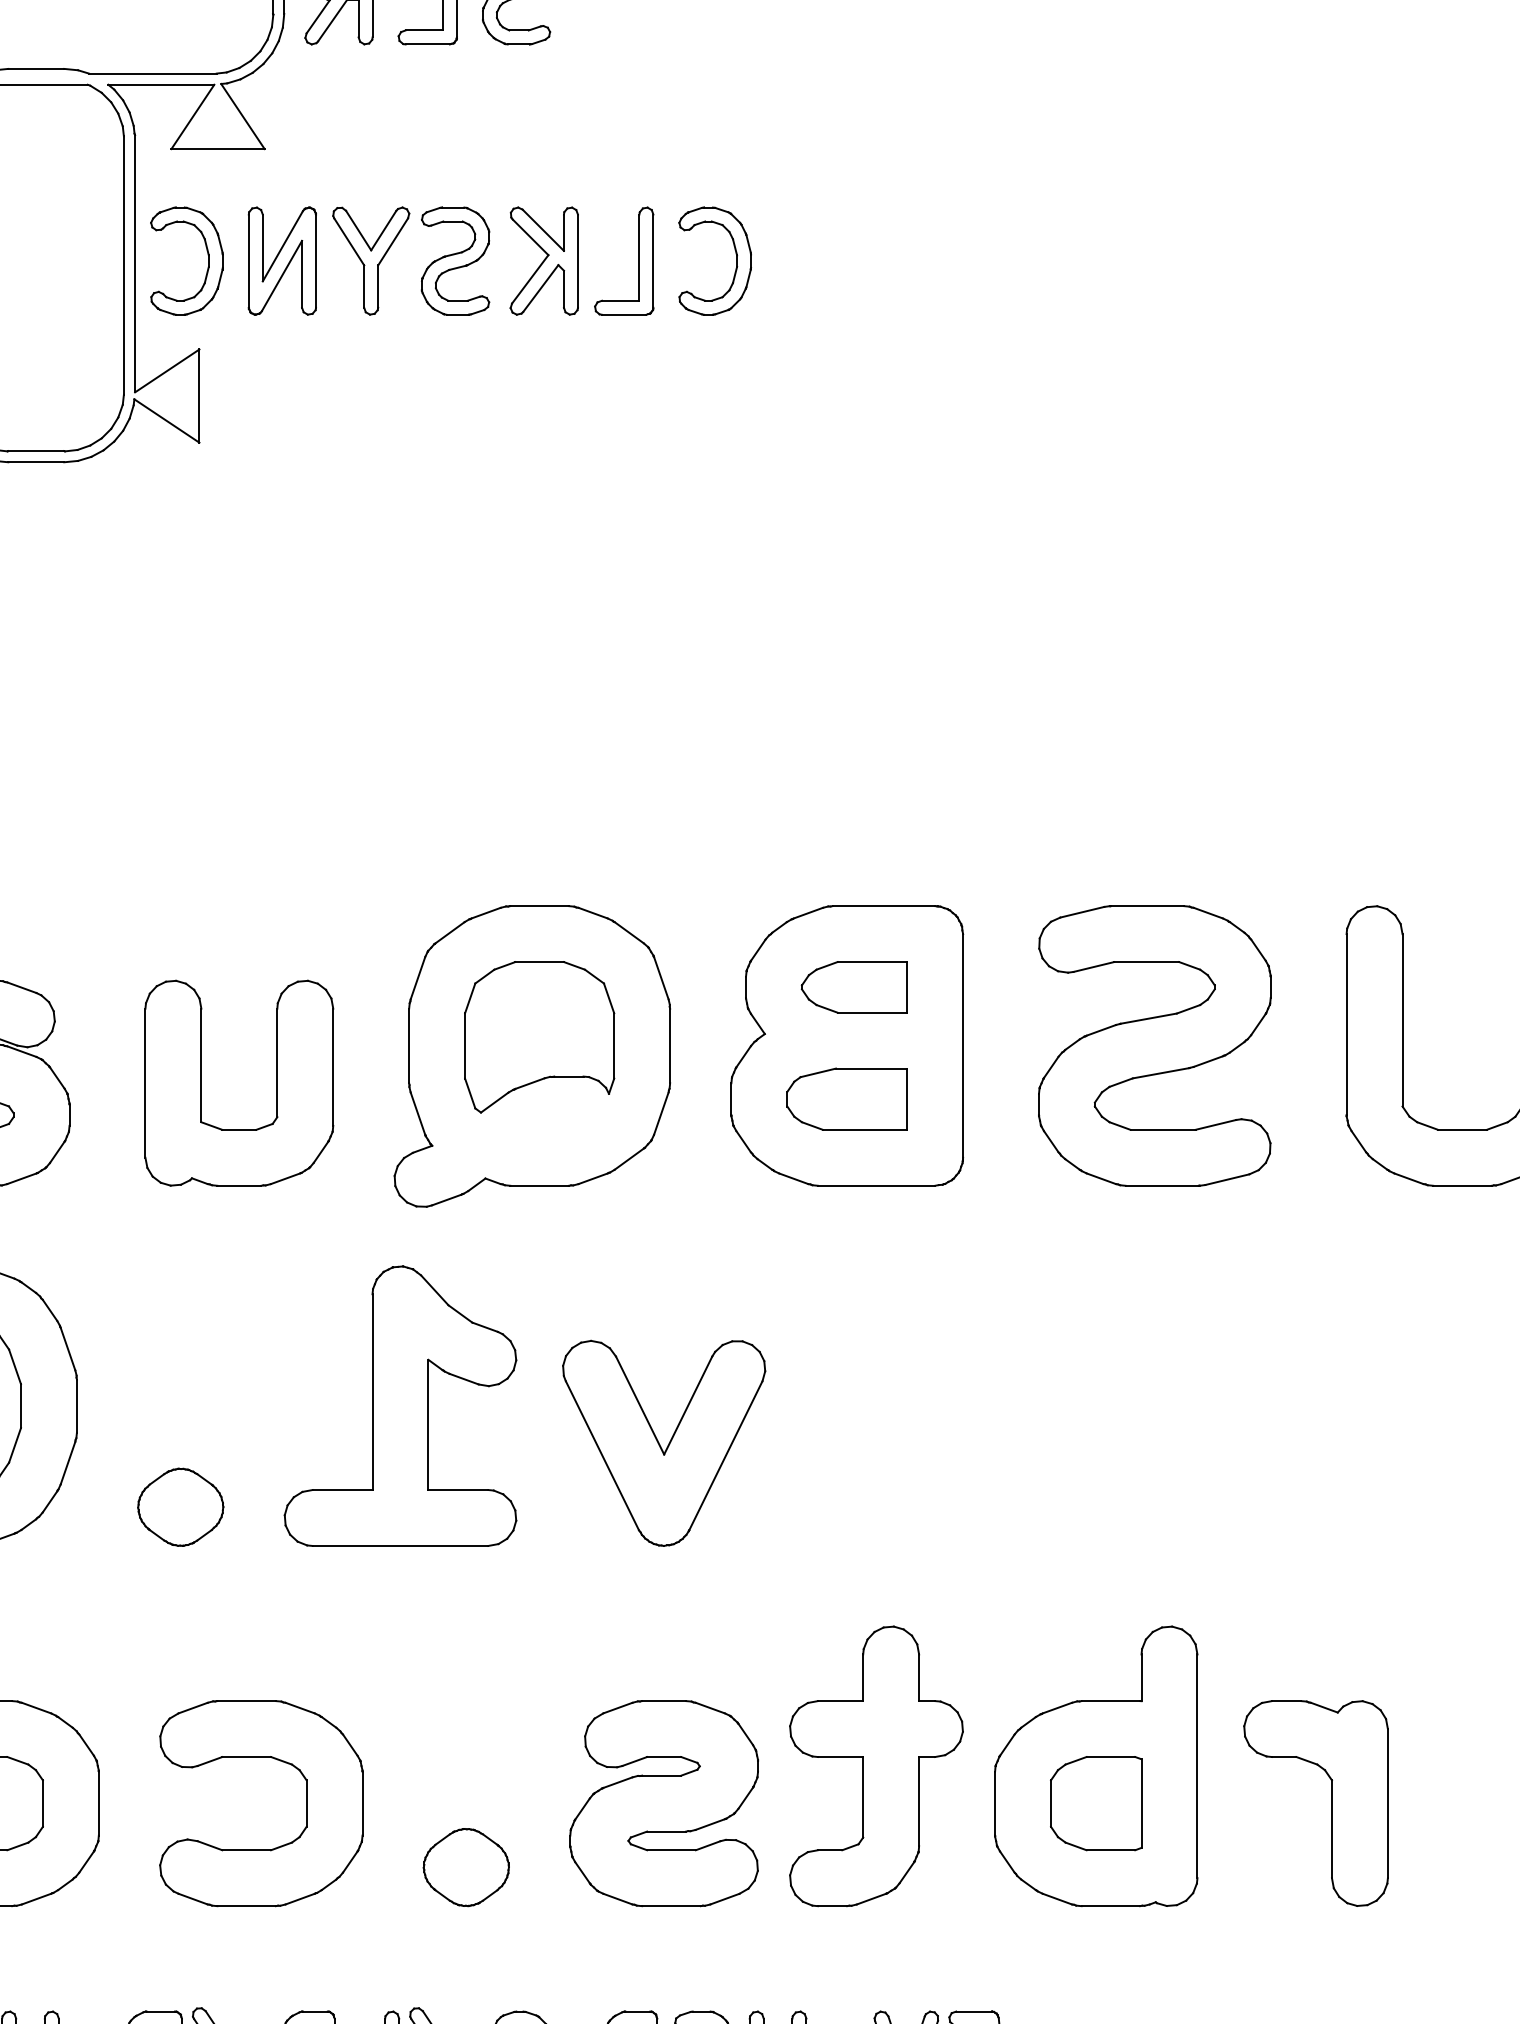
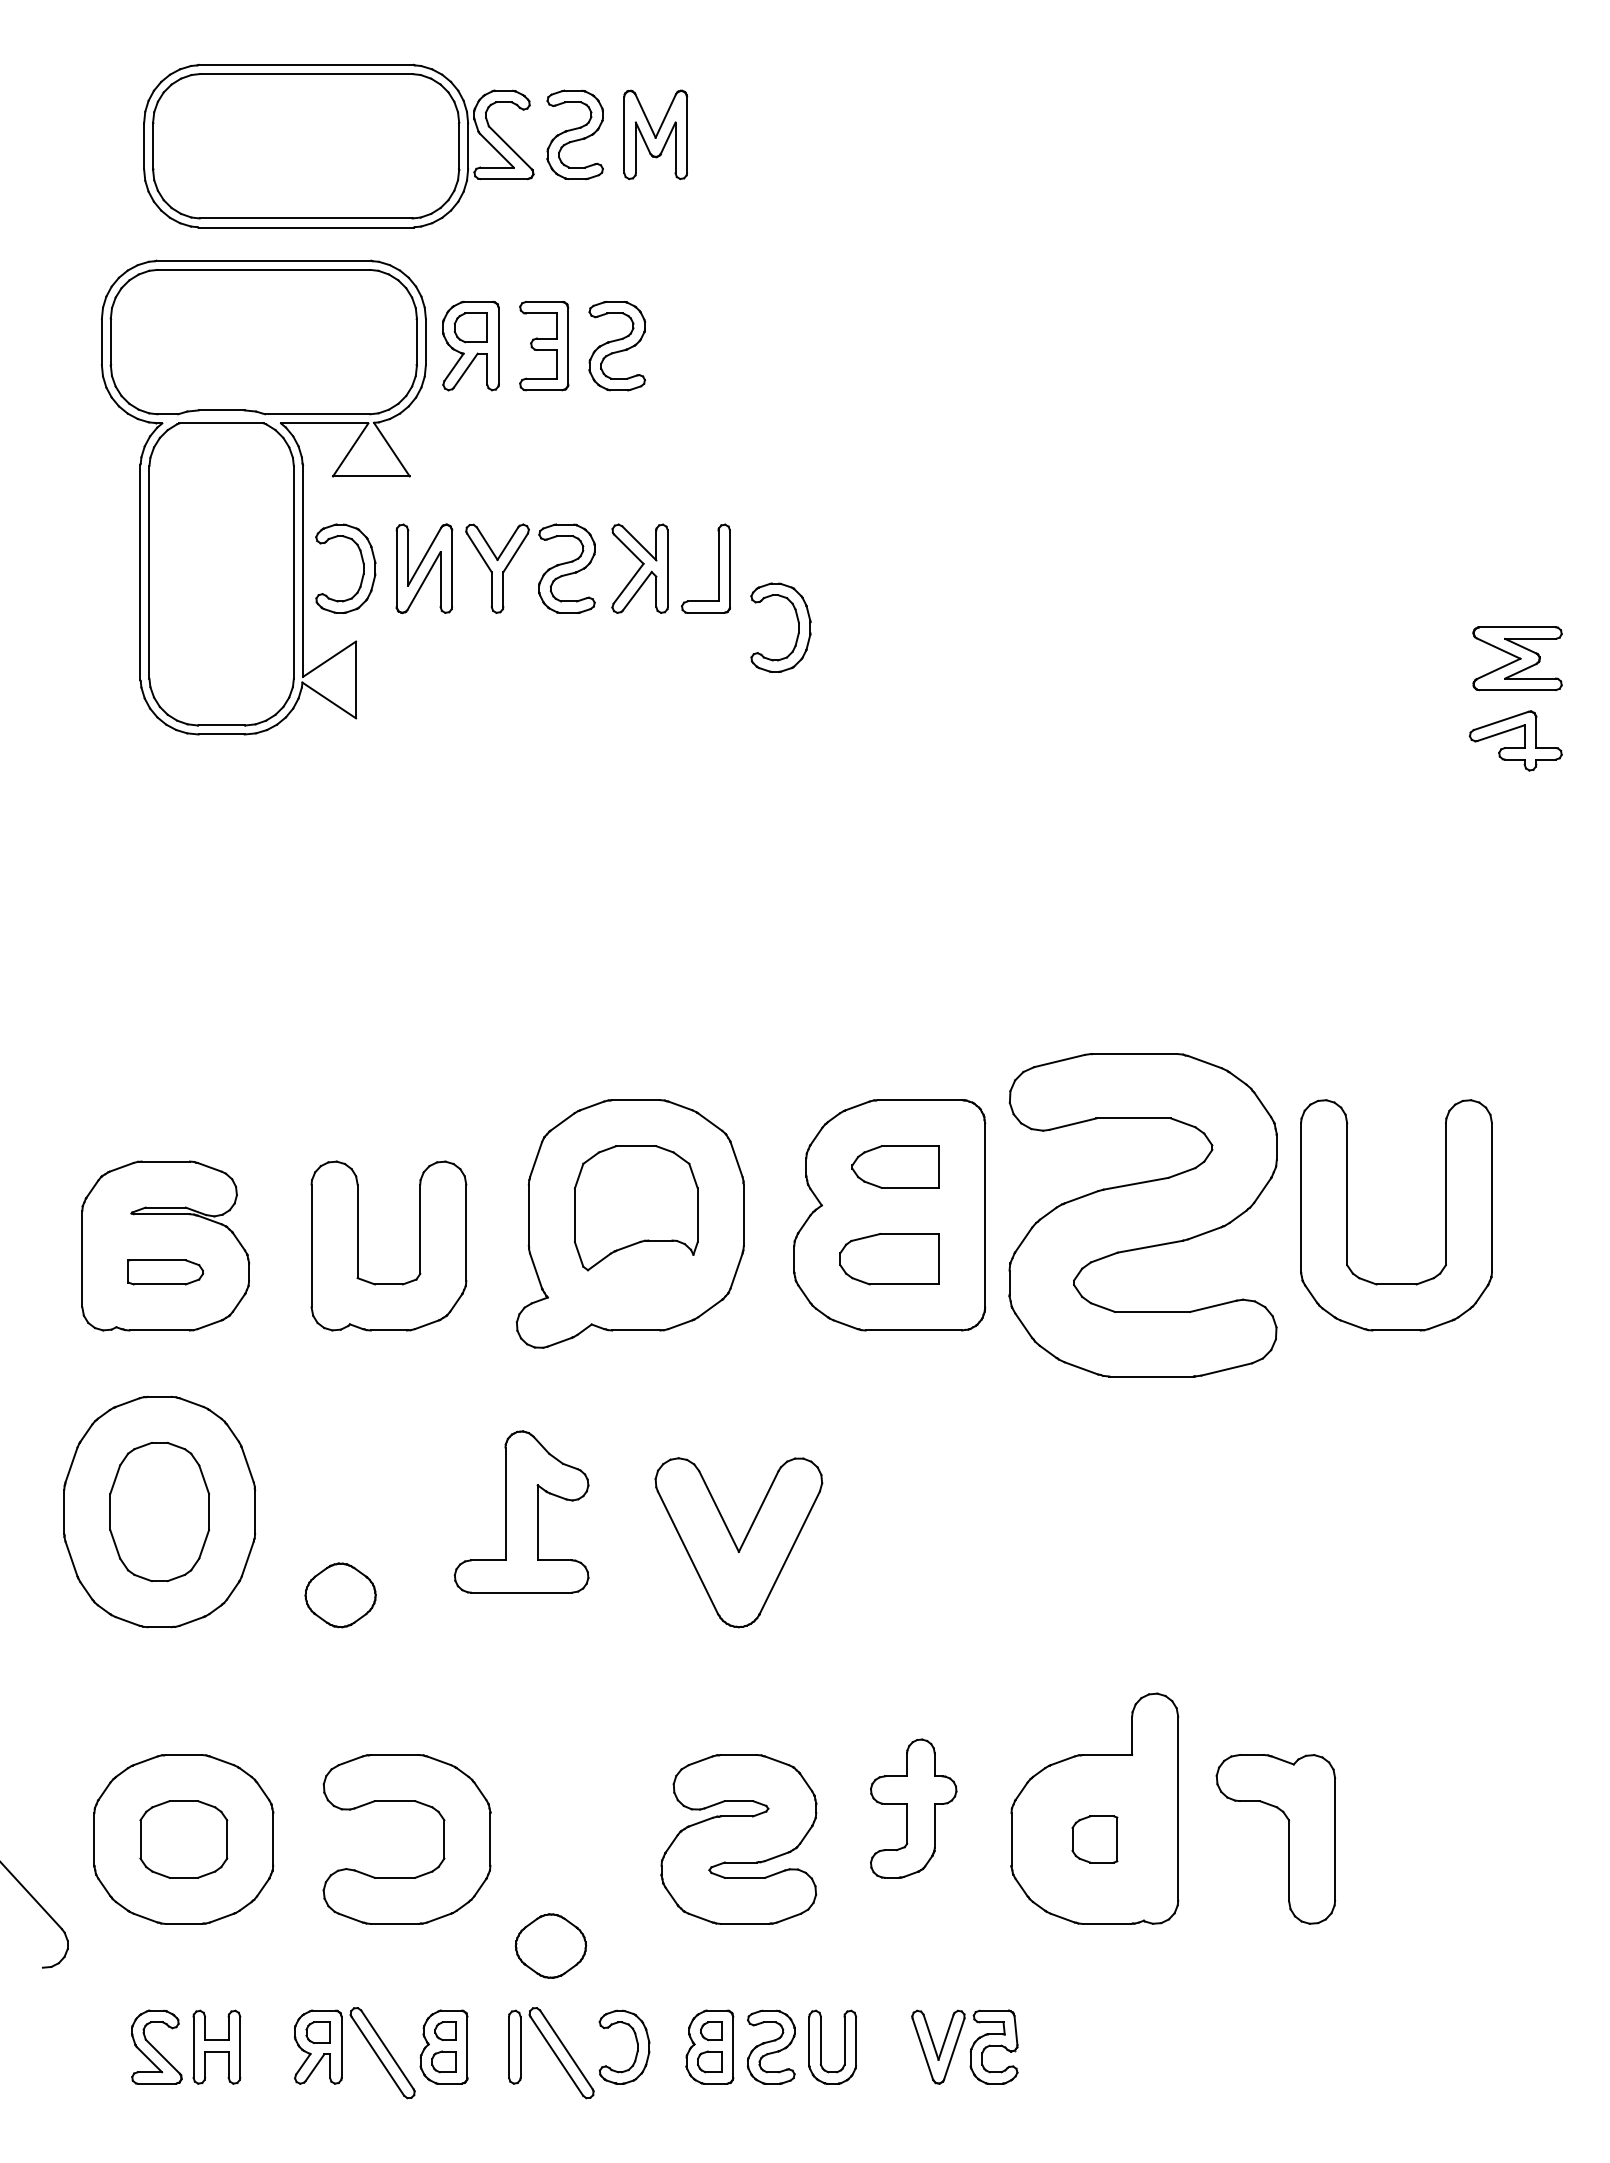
part: (735, 254) -> (797, 622), moved
part: (1154, 1046) -> (1142, 1215), size x1.4
part: (400, 1405) -> (521, 1511), size x0.7
part: (876, 1766) -> (913, 1808), size x0.6
part: (1095, 1803) -> (1094, 1839), size x0.6
part: (465, 1866) -> (550, 1945), moved

